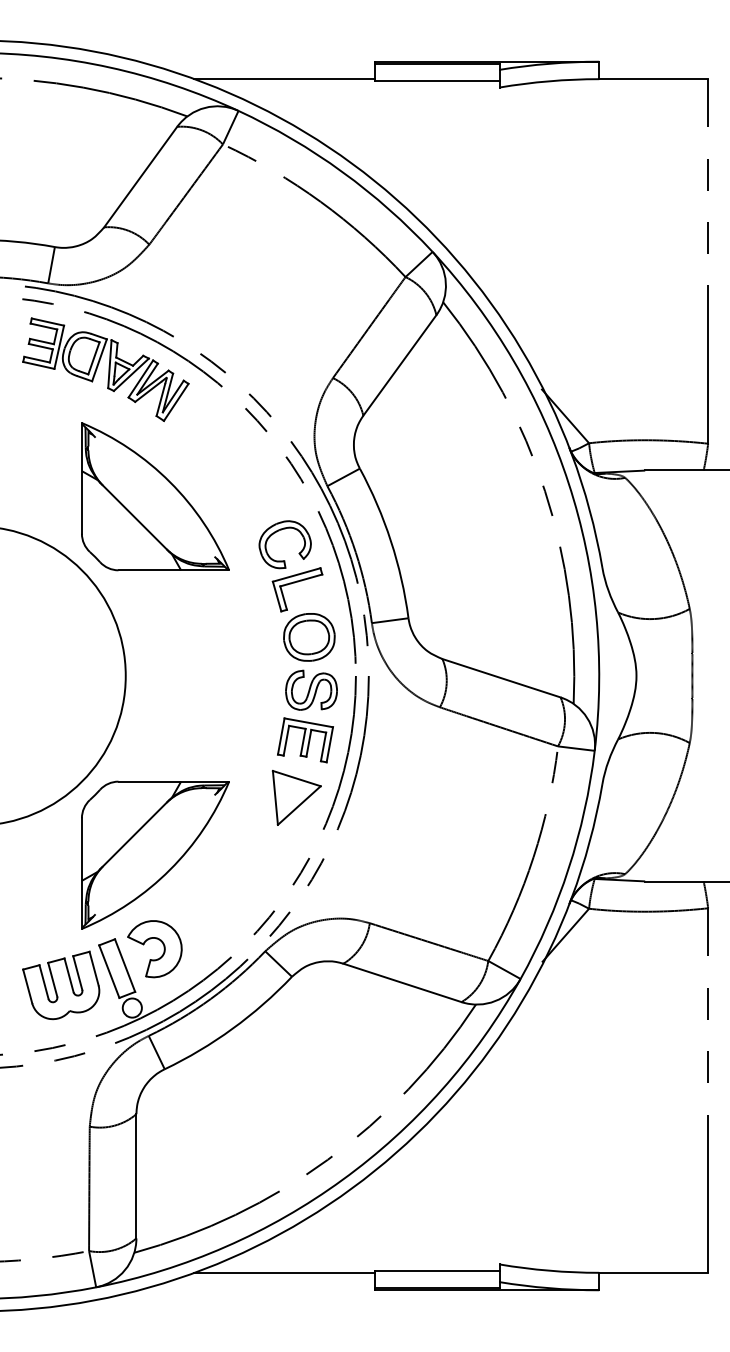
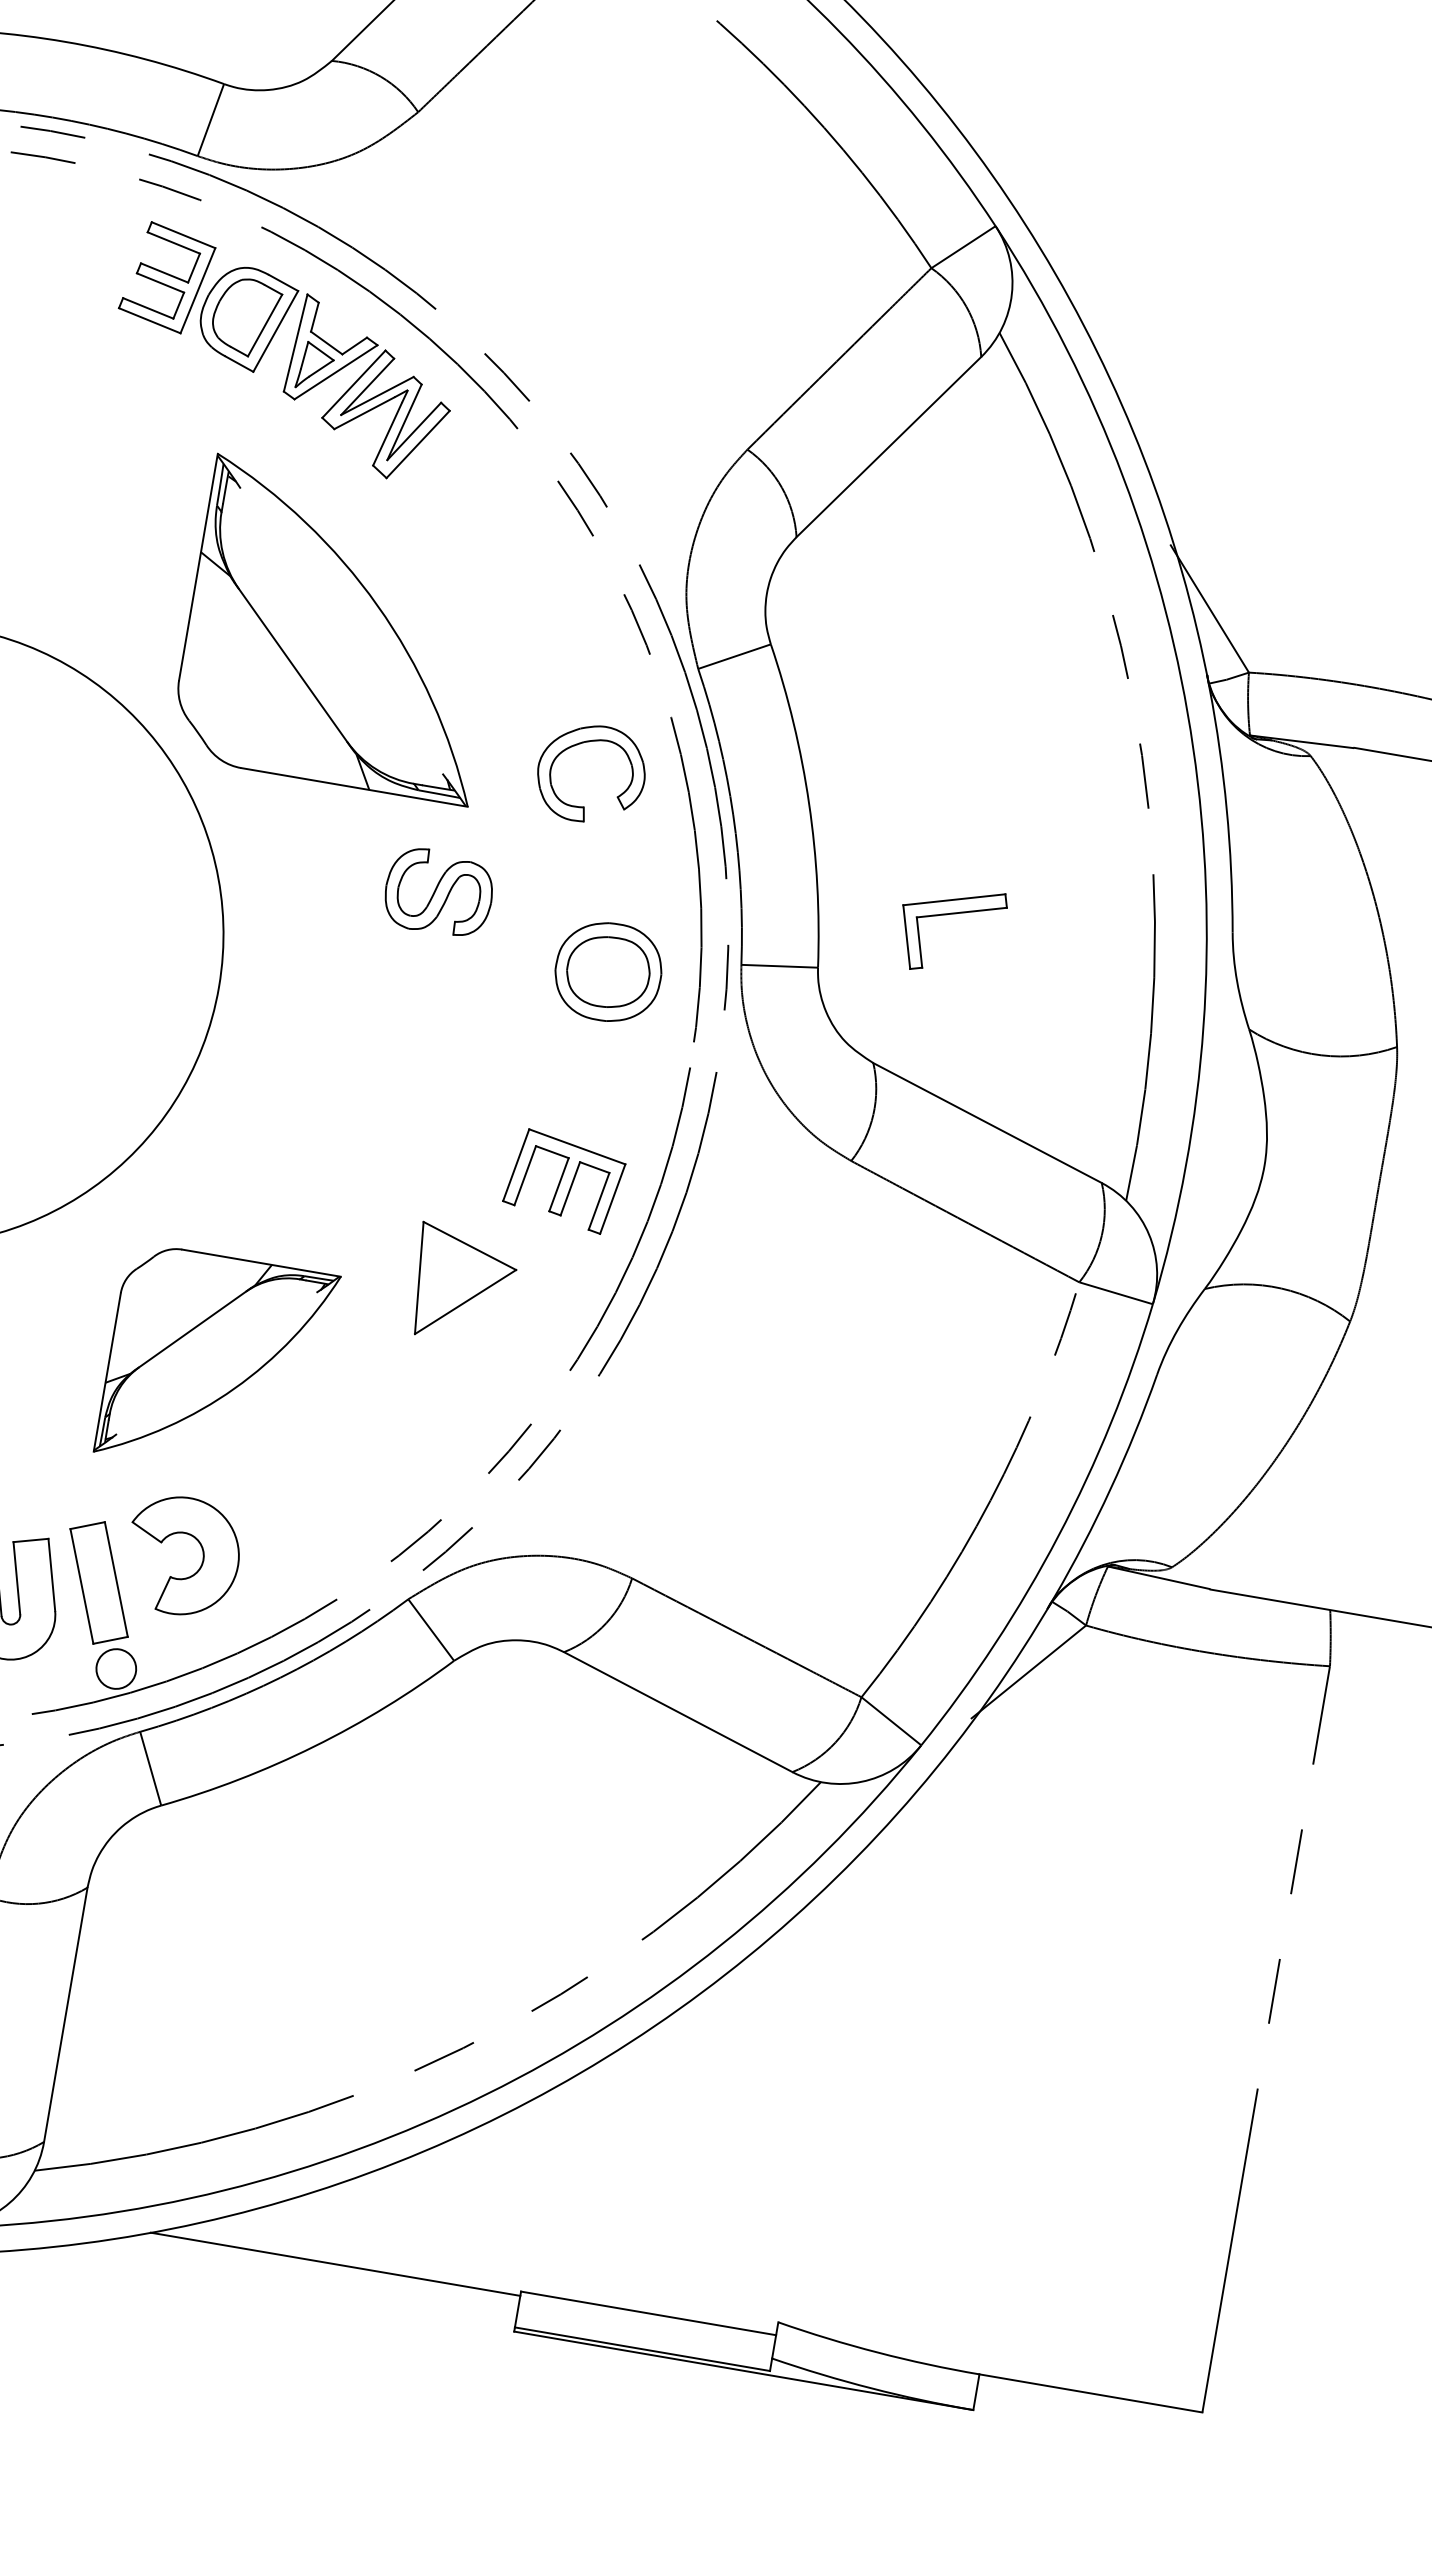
part: (294, 583) -> (946, 916), moved
part: (311, 689) -> (439, 890), moved
part: (296, 797) -> (462, 1284), moved
part: (155, 854) -> (217, 1362), size x0.7

